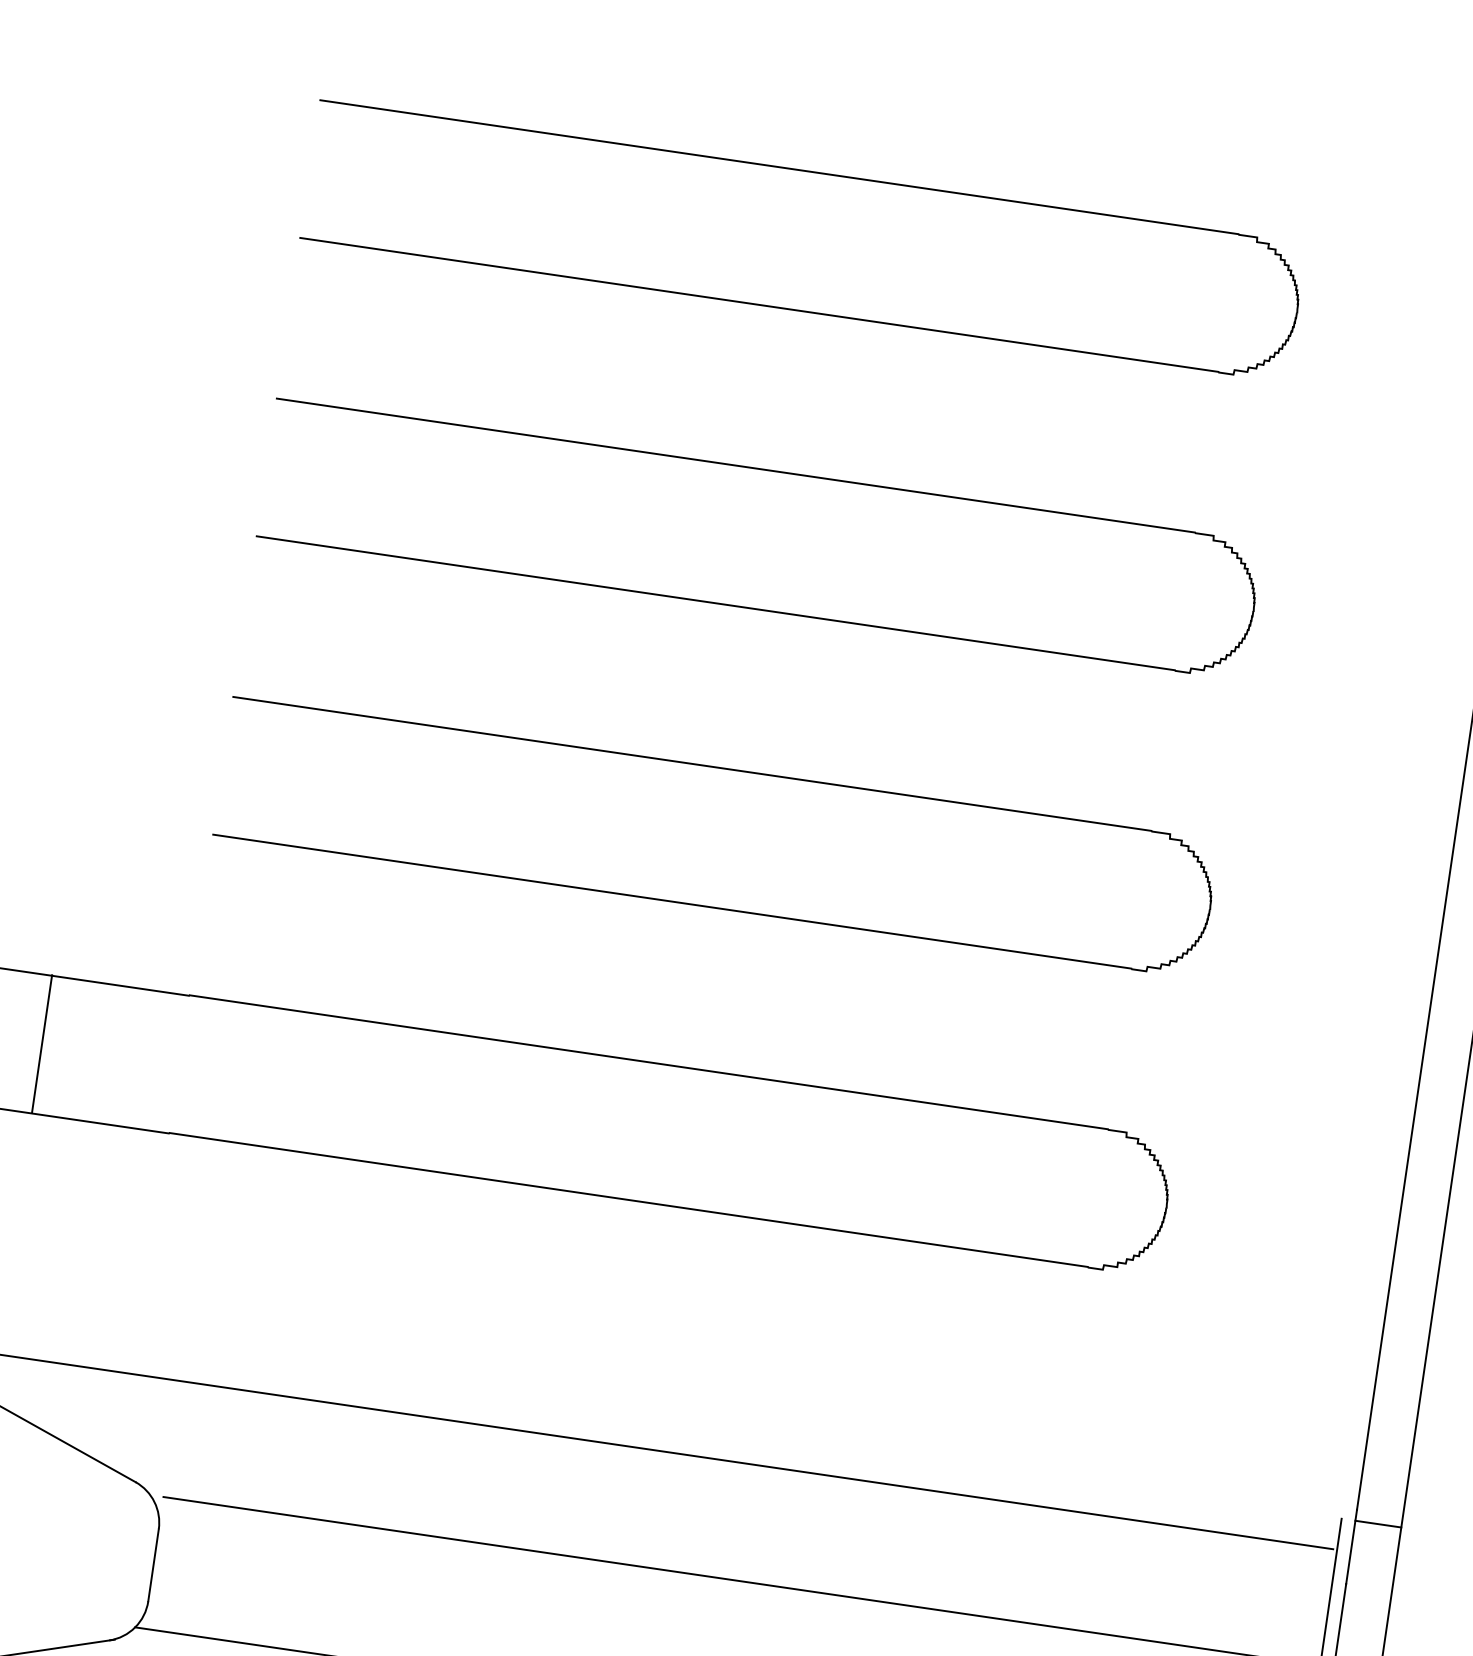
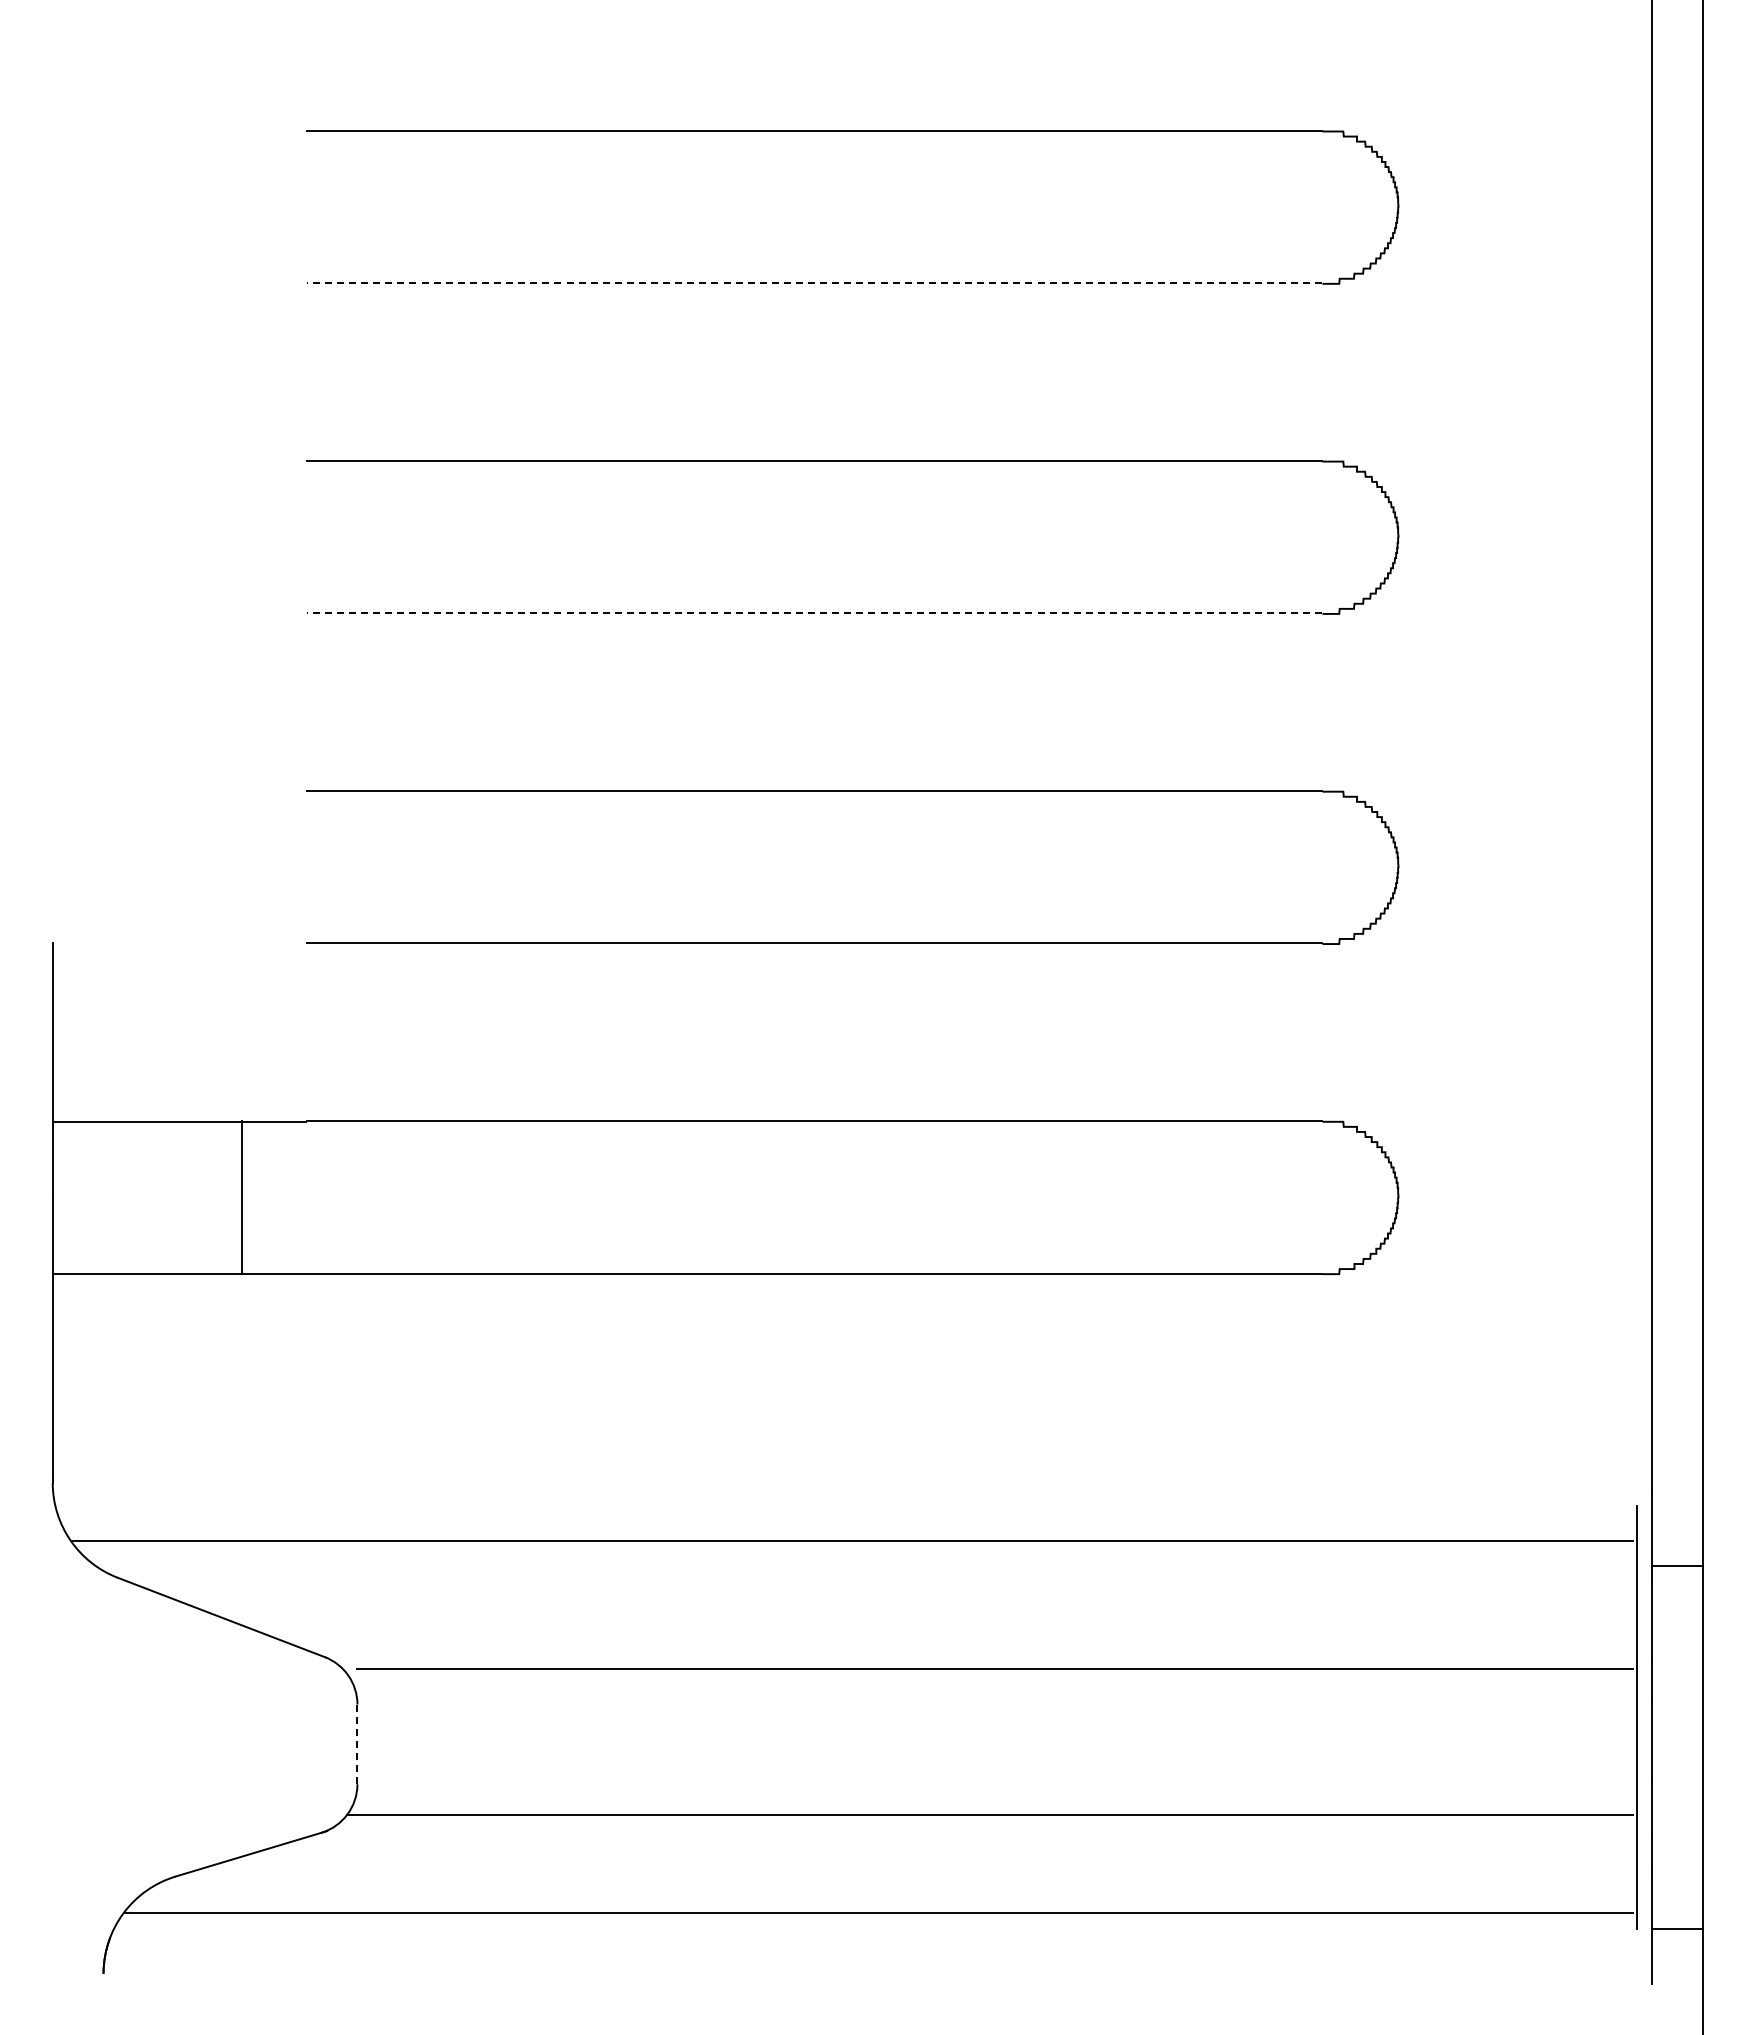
line: (759, 305) -> (814, 283), solid -> dashed
line: (715, 603) -> (814, 613), solid -> dashed
line: (42, 1044) -> (242, 1197), moved
line: (1378, 1524) -> (1677, 1566), moved
line: (153, 1565) -> (357, 1744), solid -> dashed

